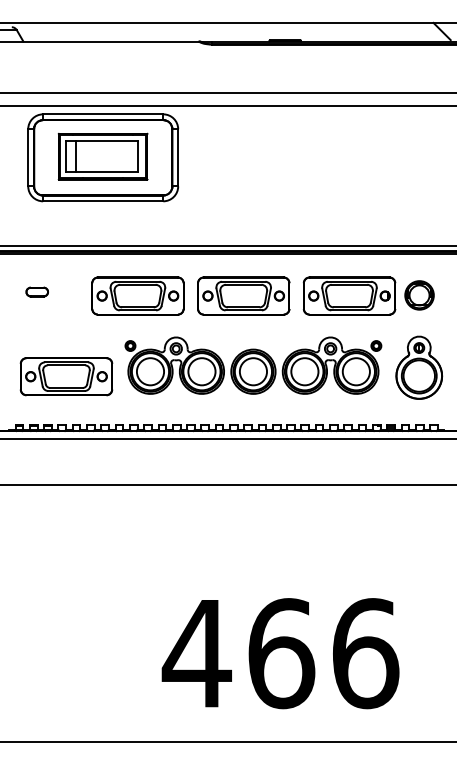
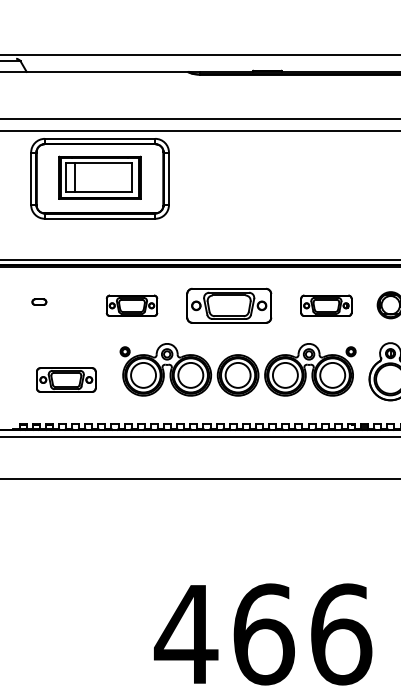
part: (36, 291) -> (38, 301), size x0.7
part: (137, 295) -> (131, 305), size x0.6
part: (349, 295) -> (326, 305), size x0.6
part: (66, 376) -> (66, 379), size x0.7

